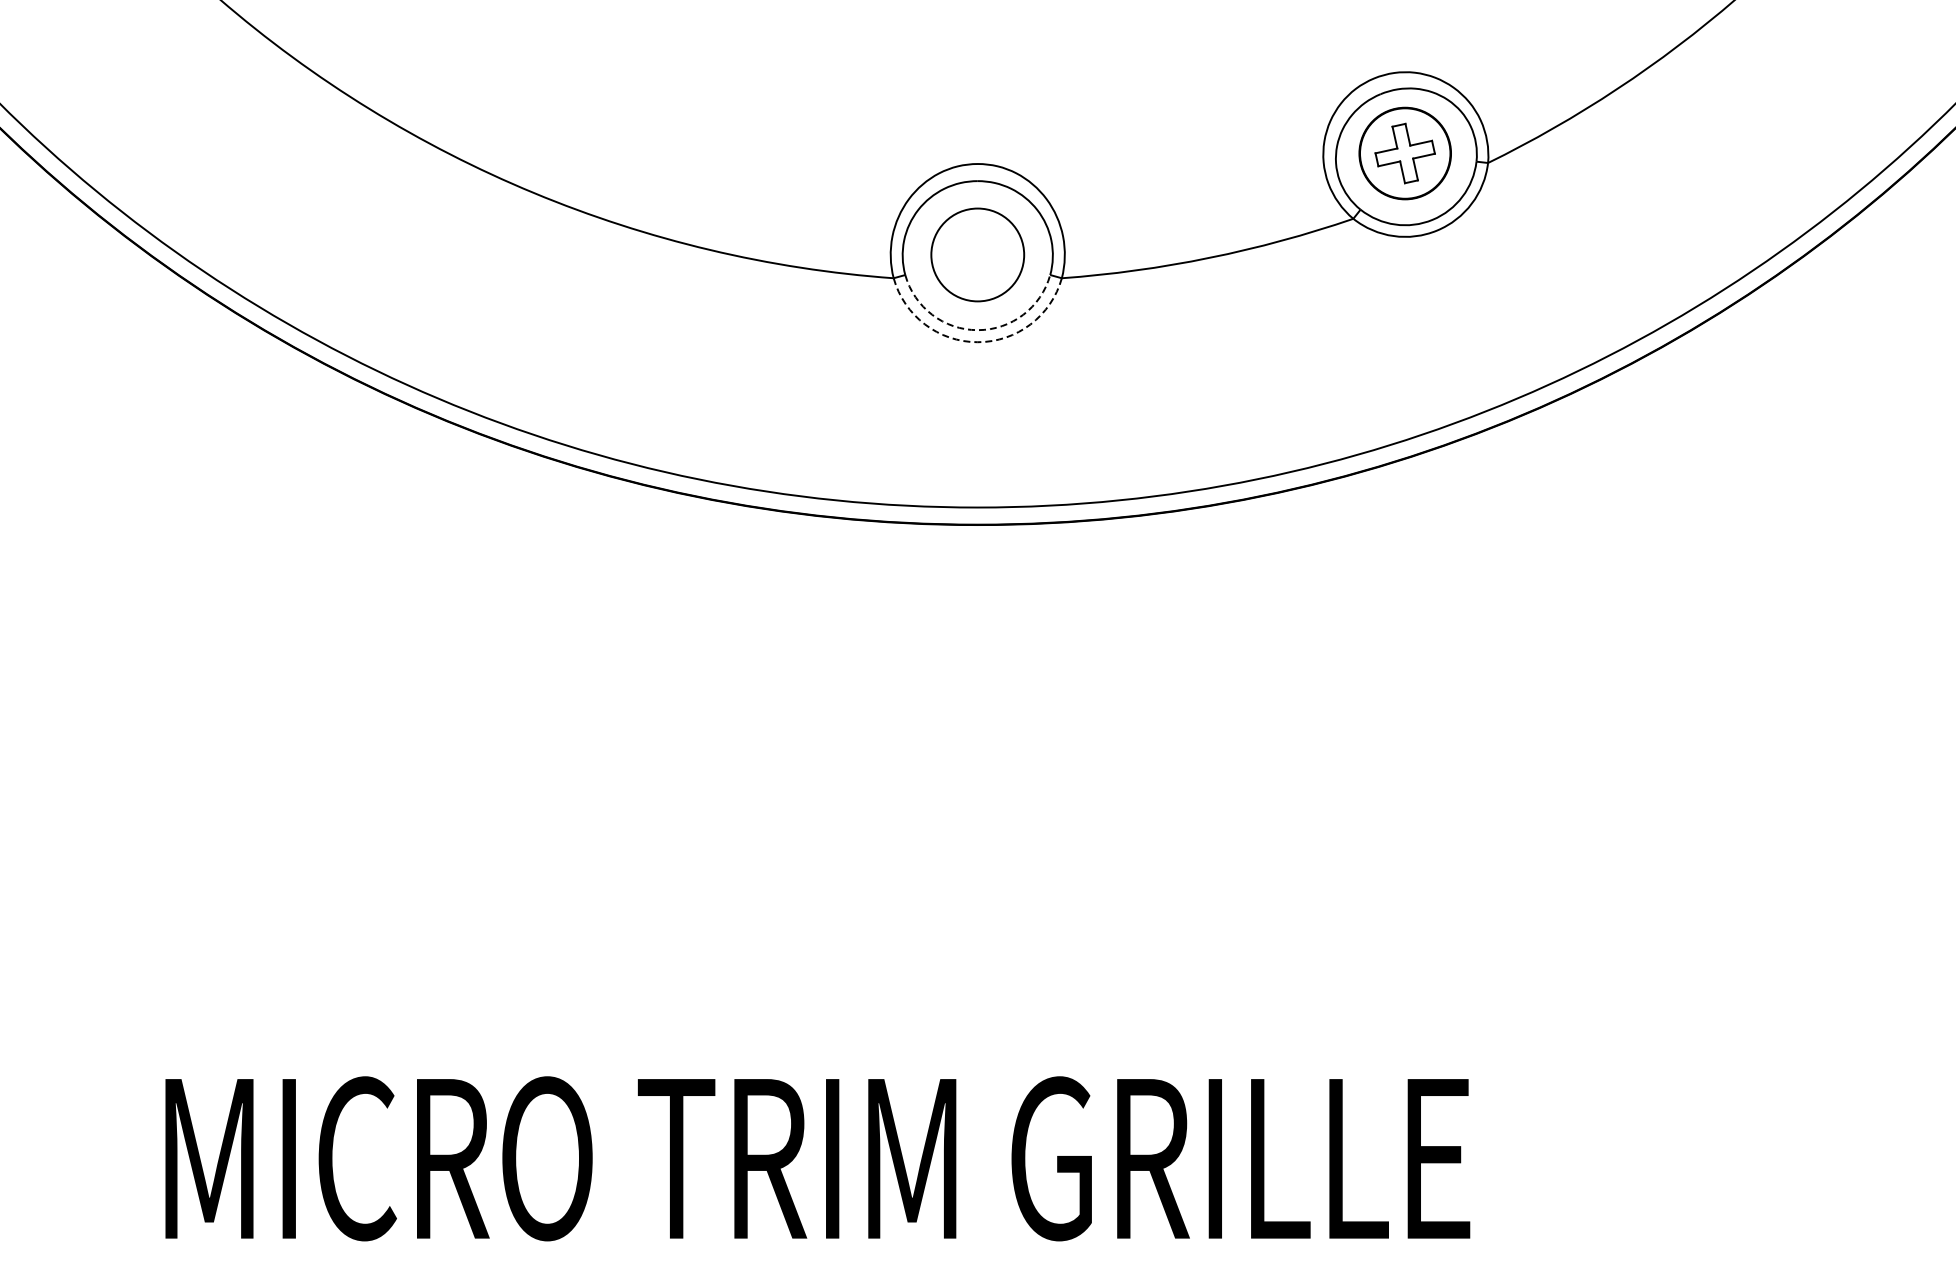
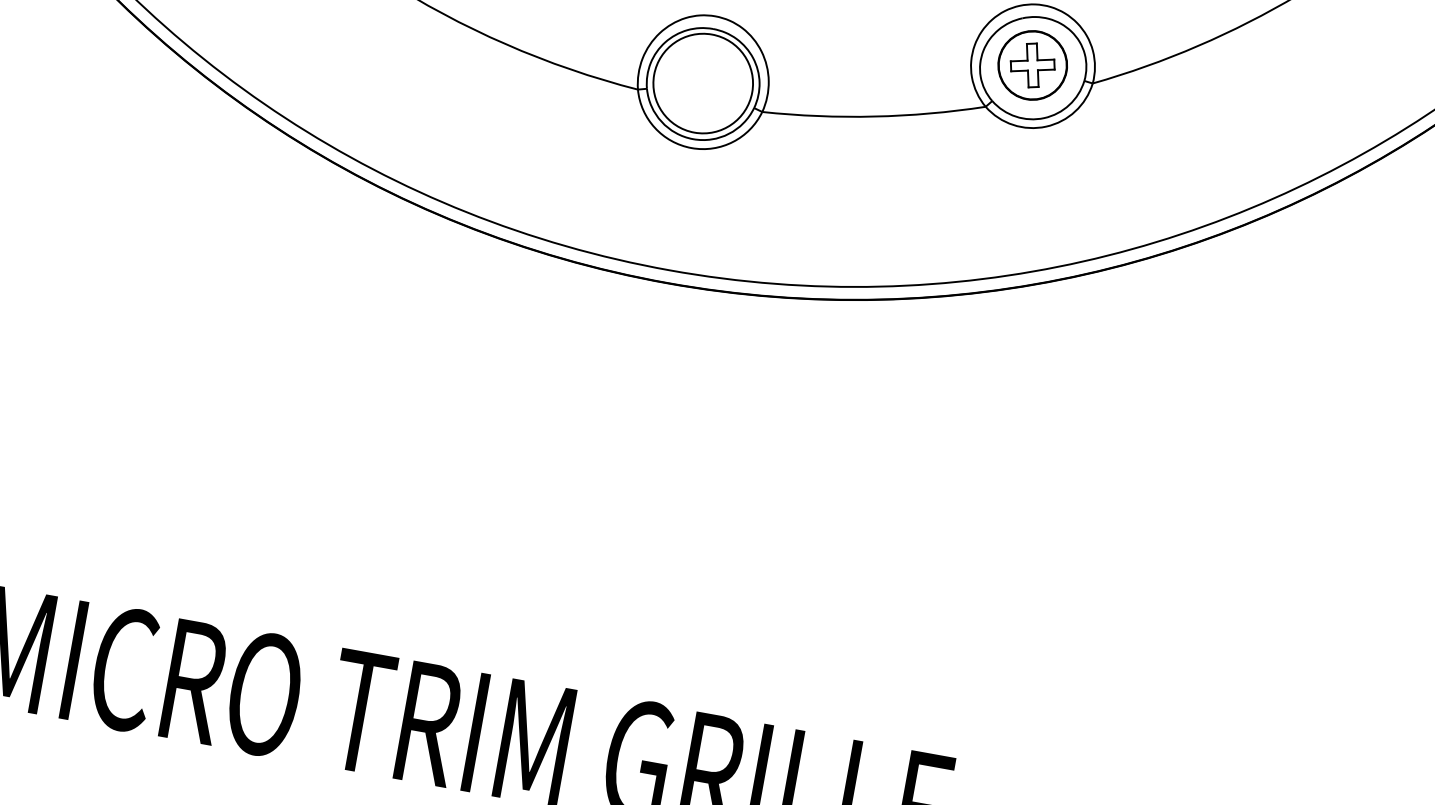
circle: (977, 254) -> (703, 83), size x1.43
arc: (977, 330) -> (692, 139), dashed -> solid
arc: (977, 342) -> (691, 148), dashed -> solid

